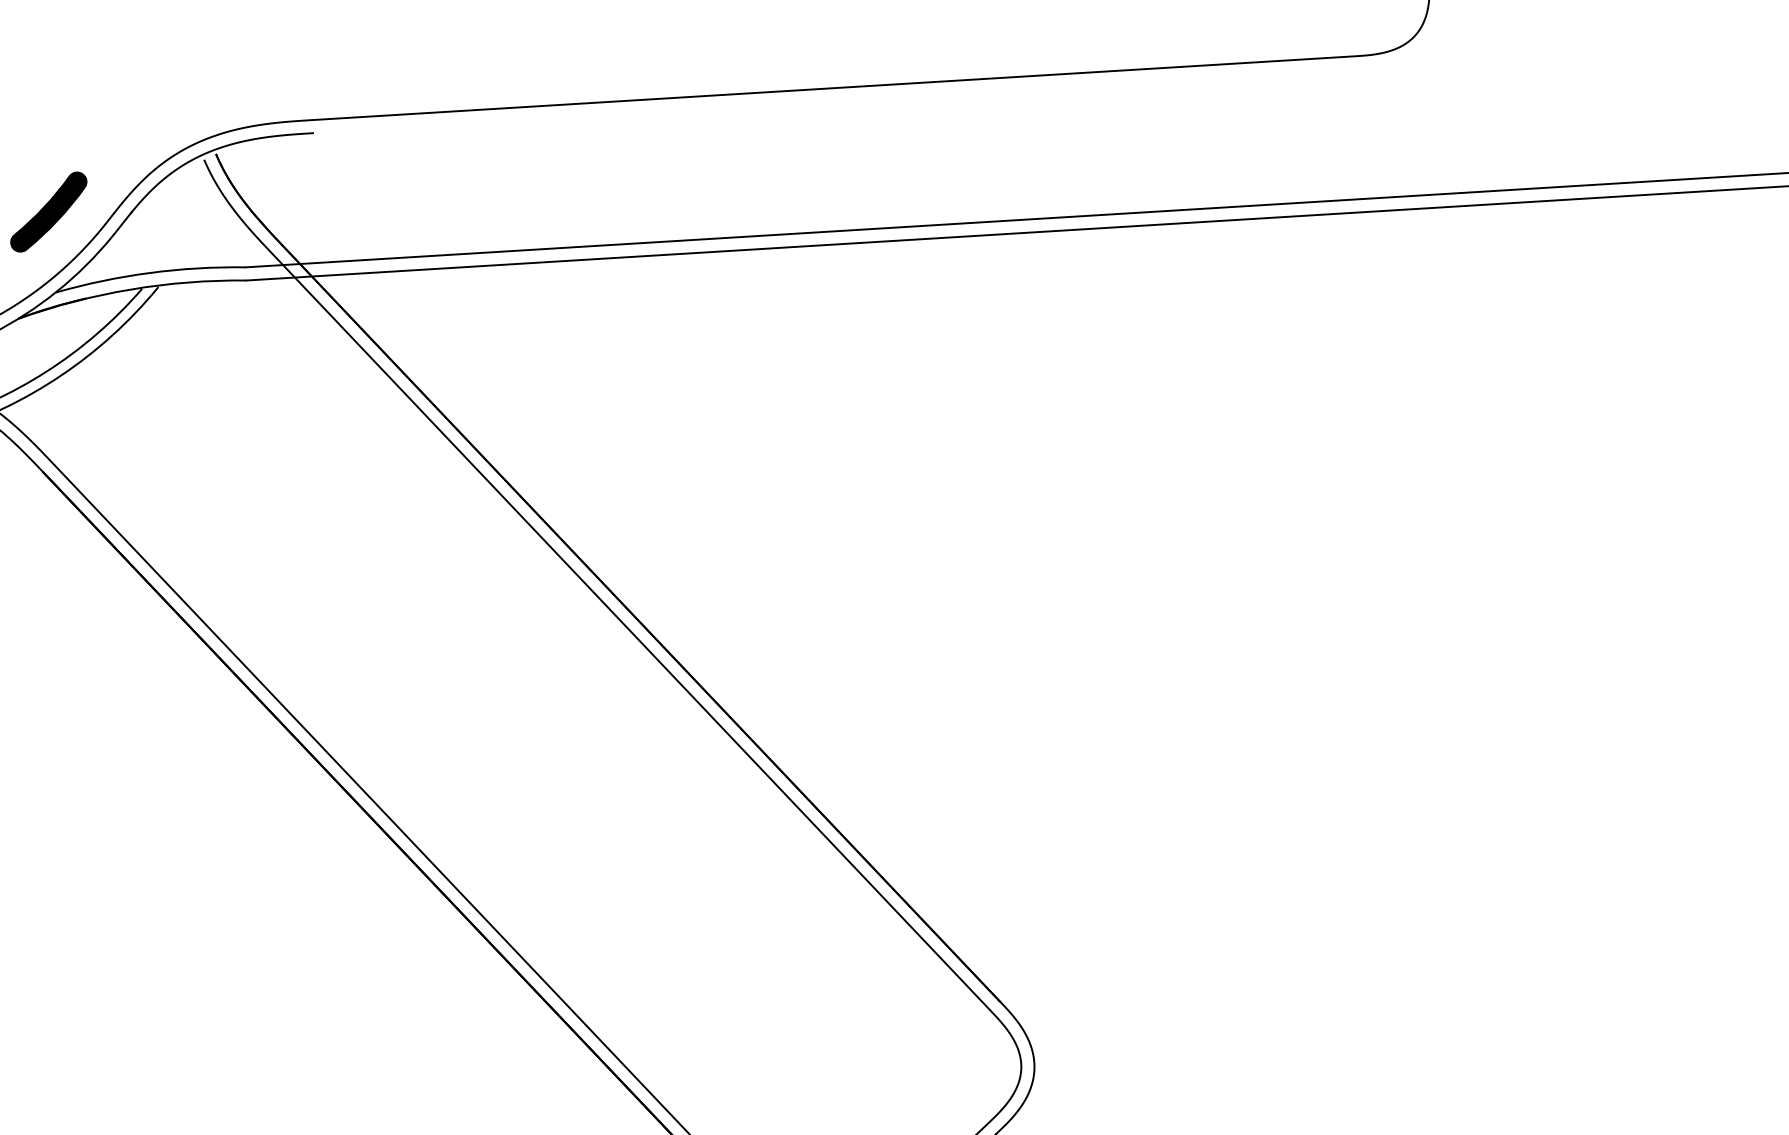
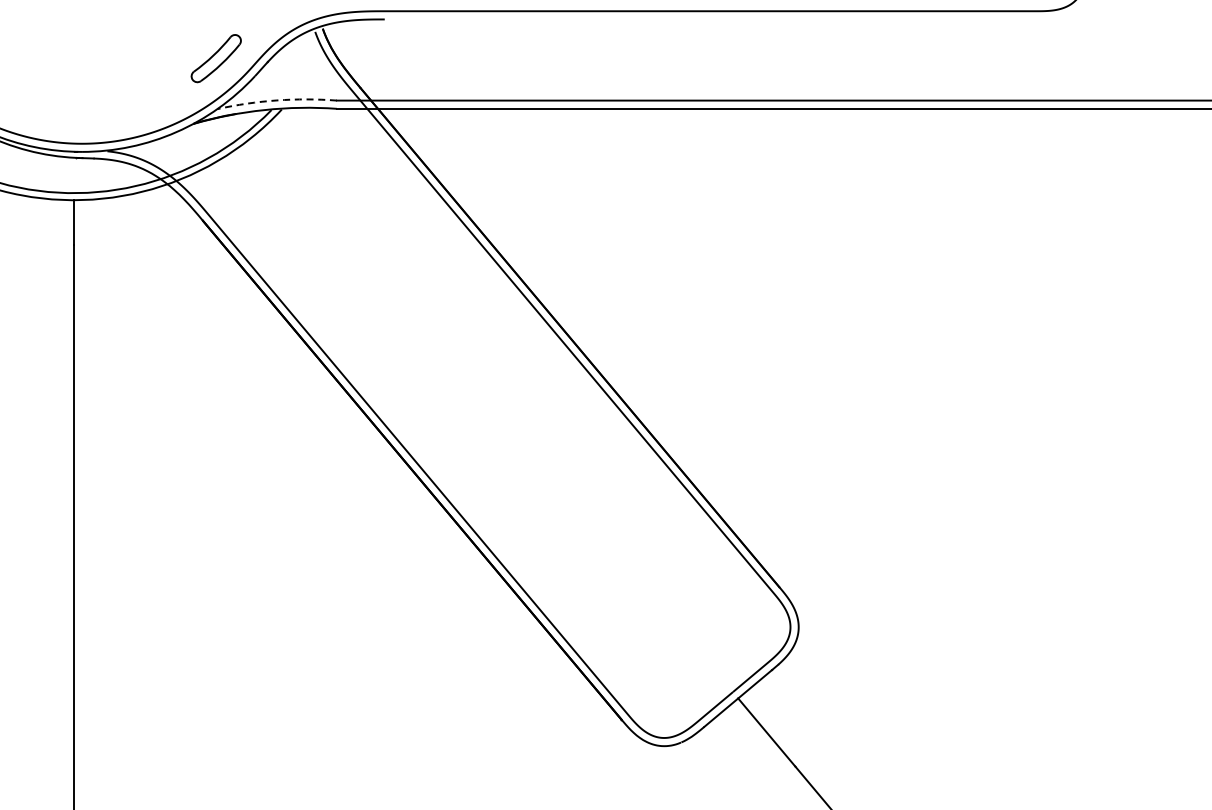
fill: (47, 212) -> (215, 58), removed
arc: (149, 273) -> (276, 100), solid -> dashed

